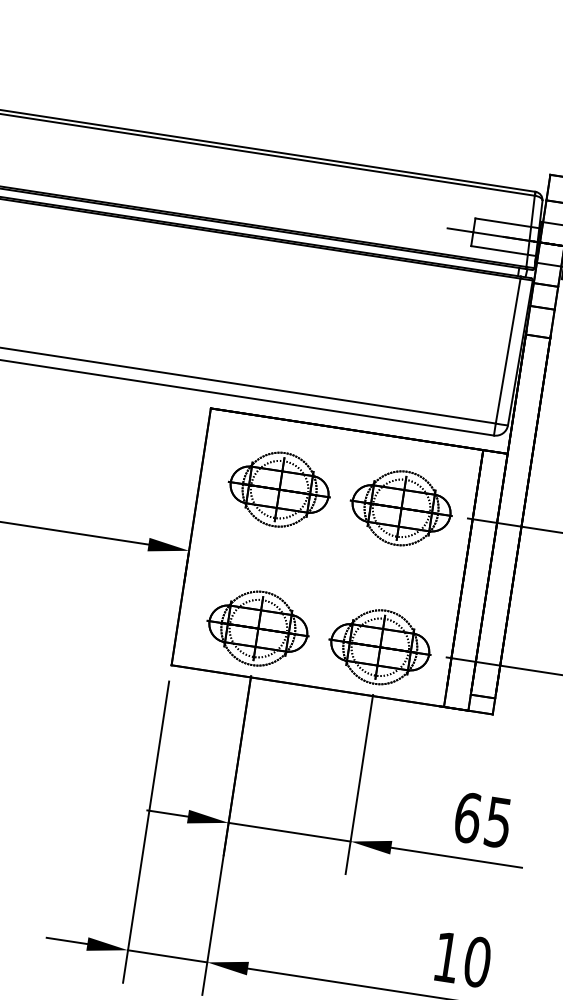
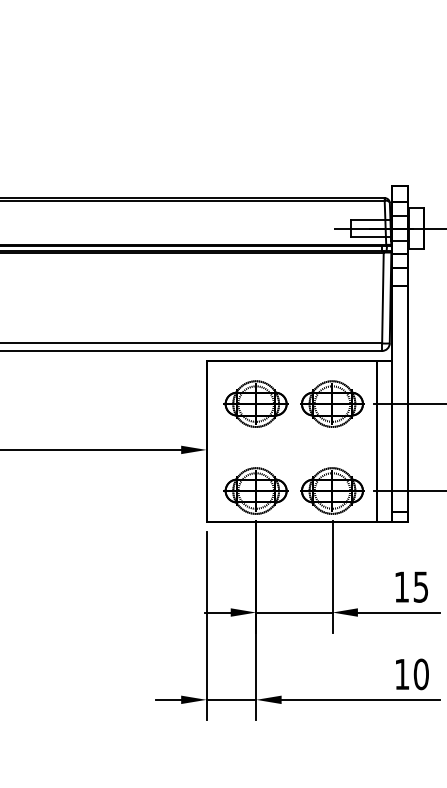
text: (467, 816) -> (401, 586), 65 -> 15

